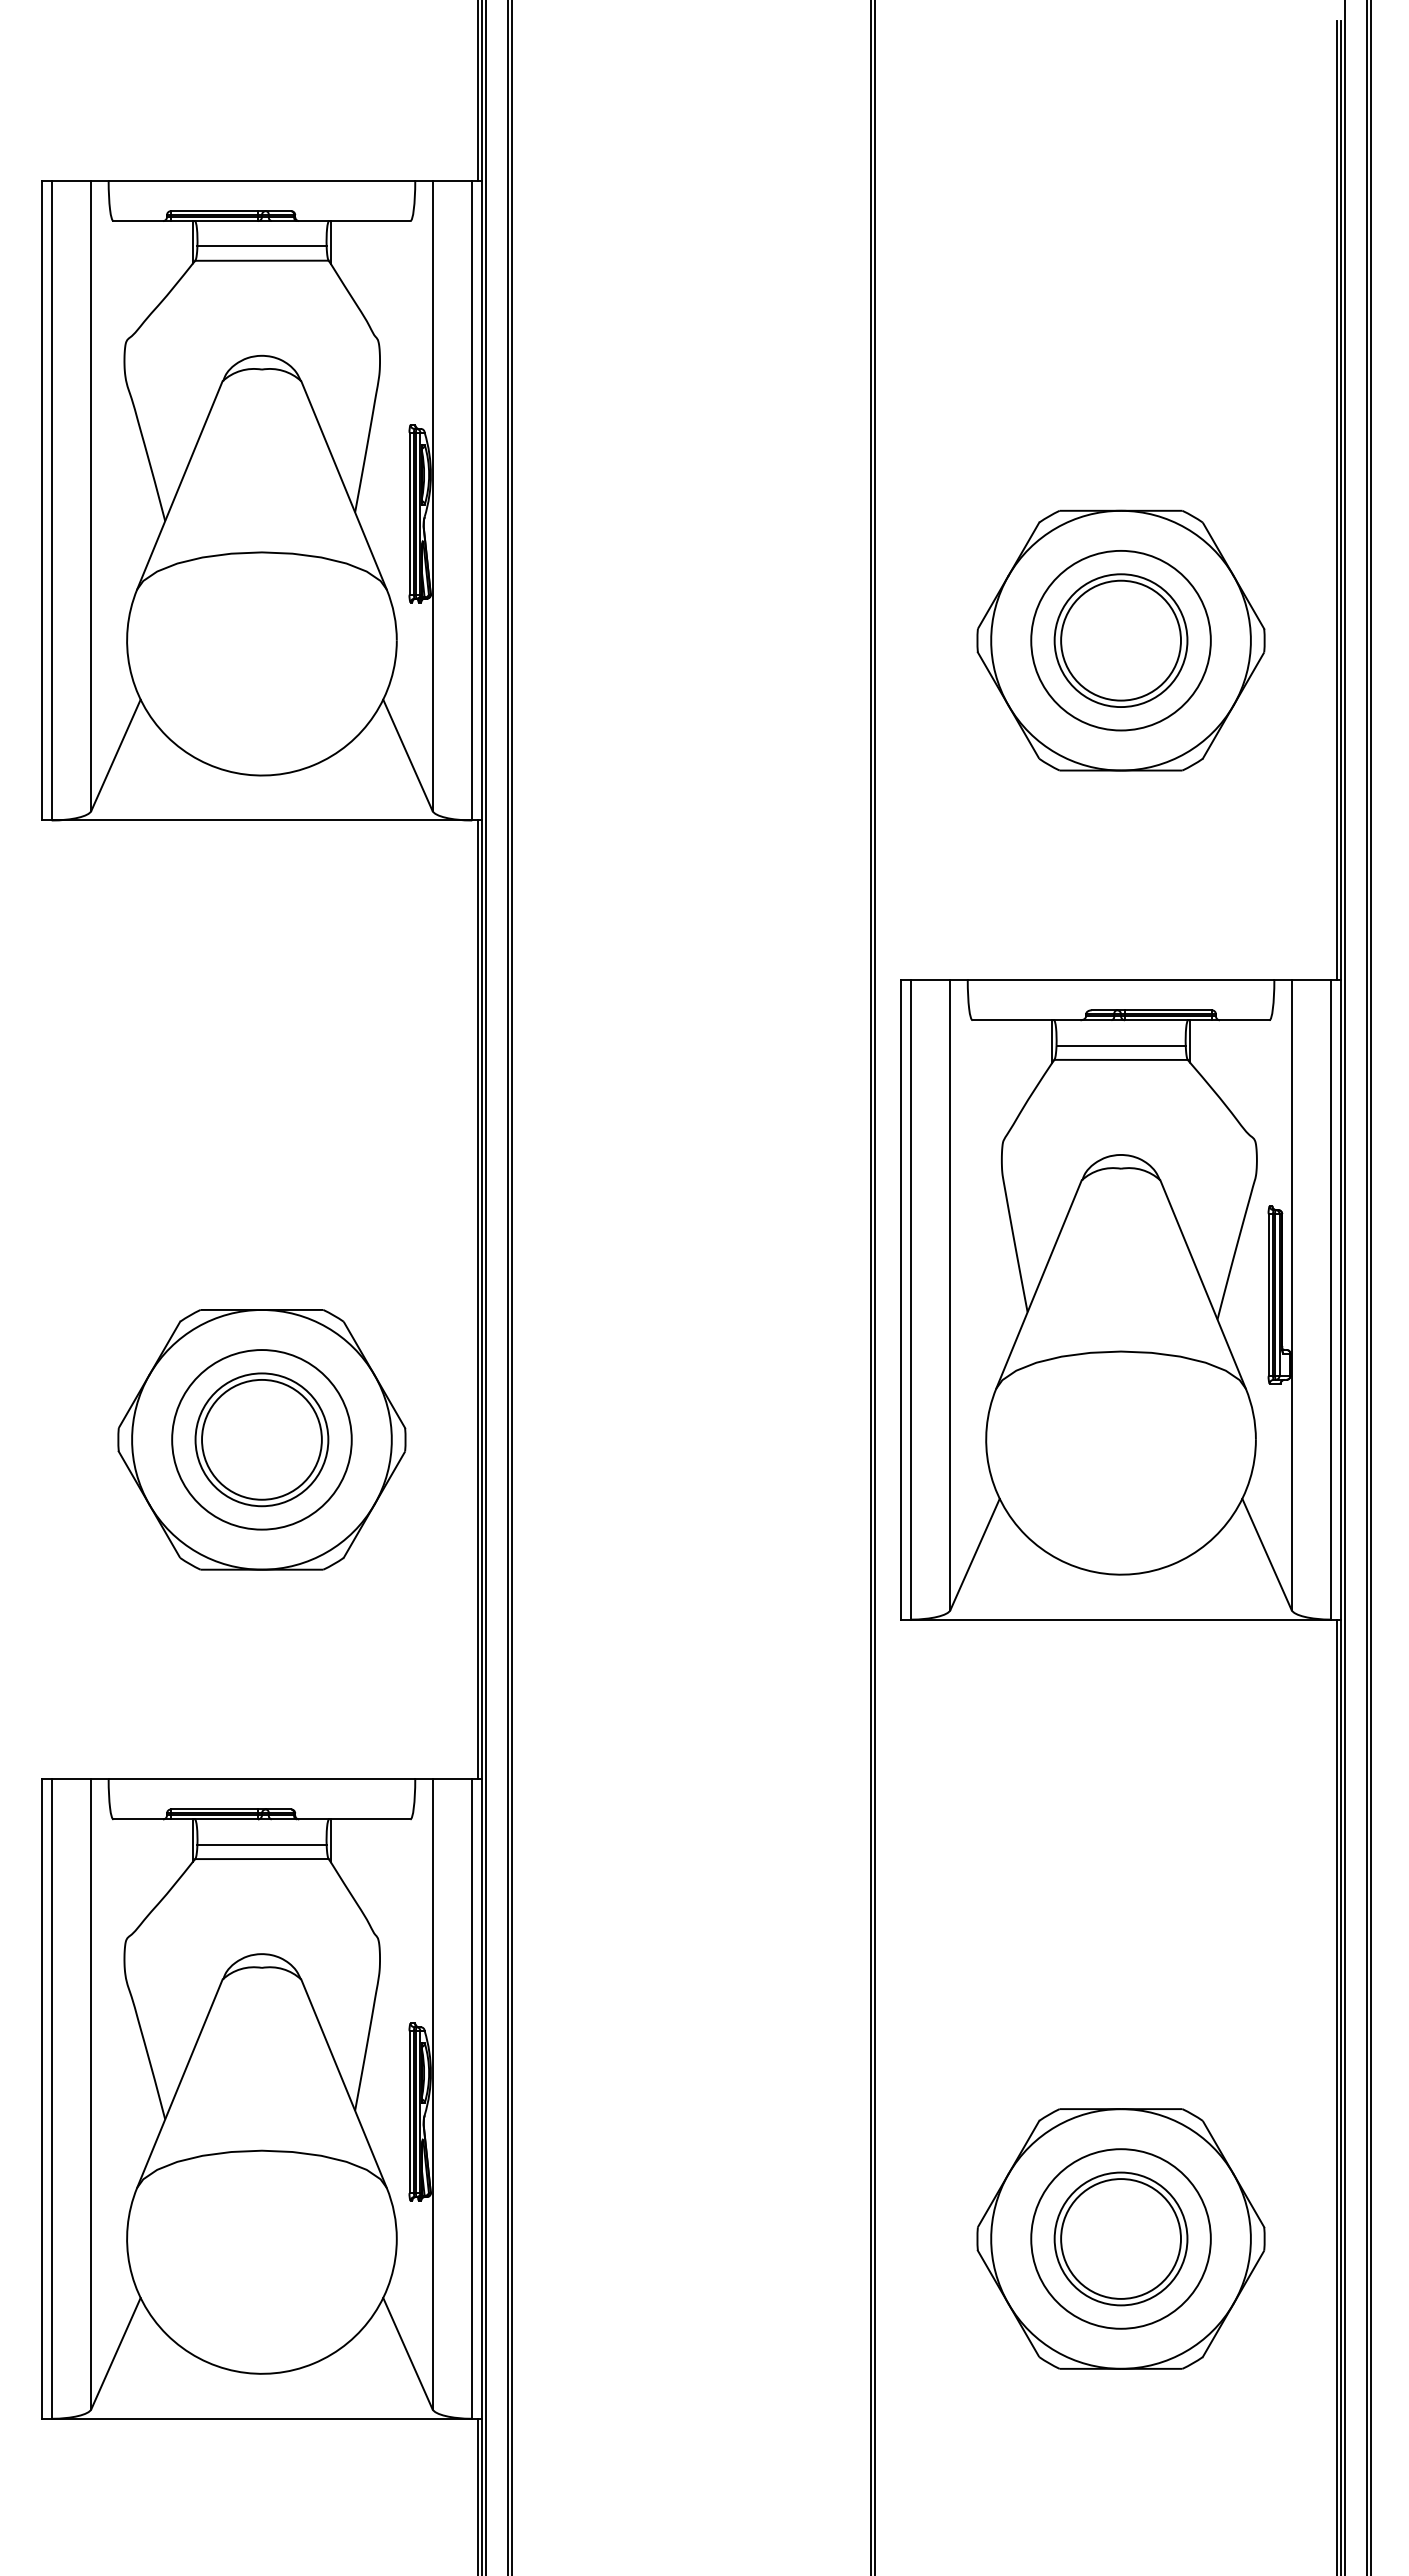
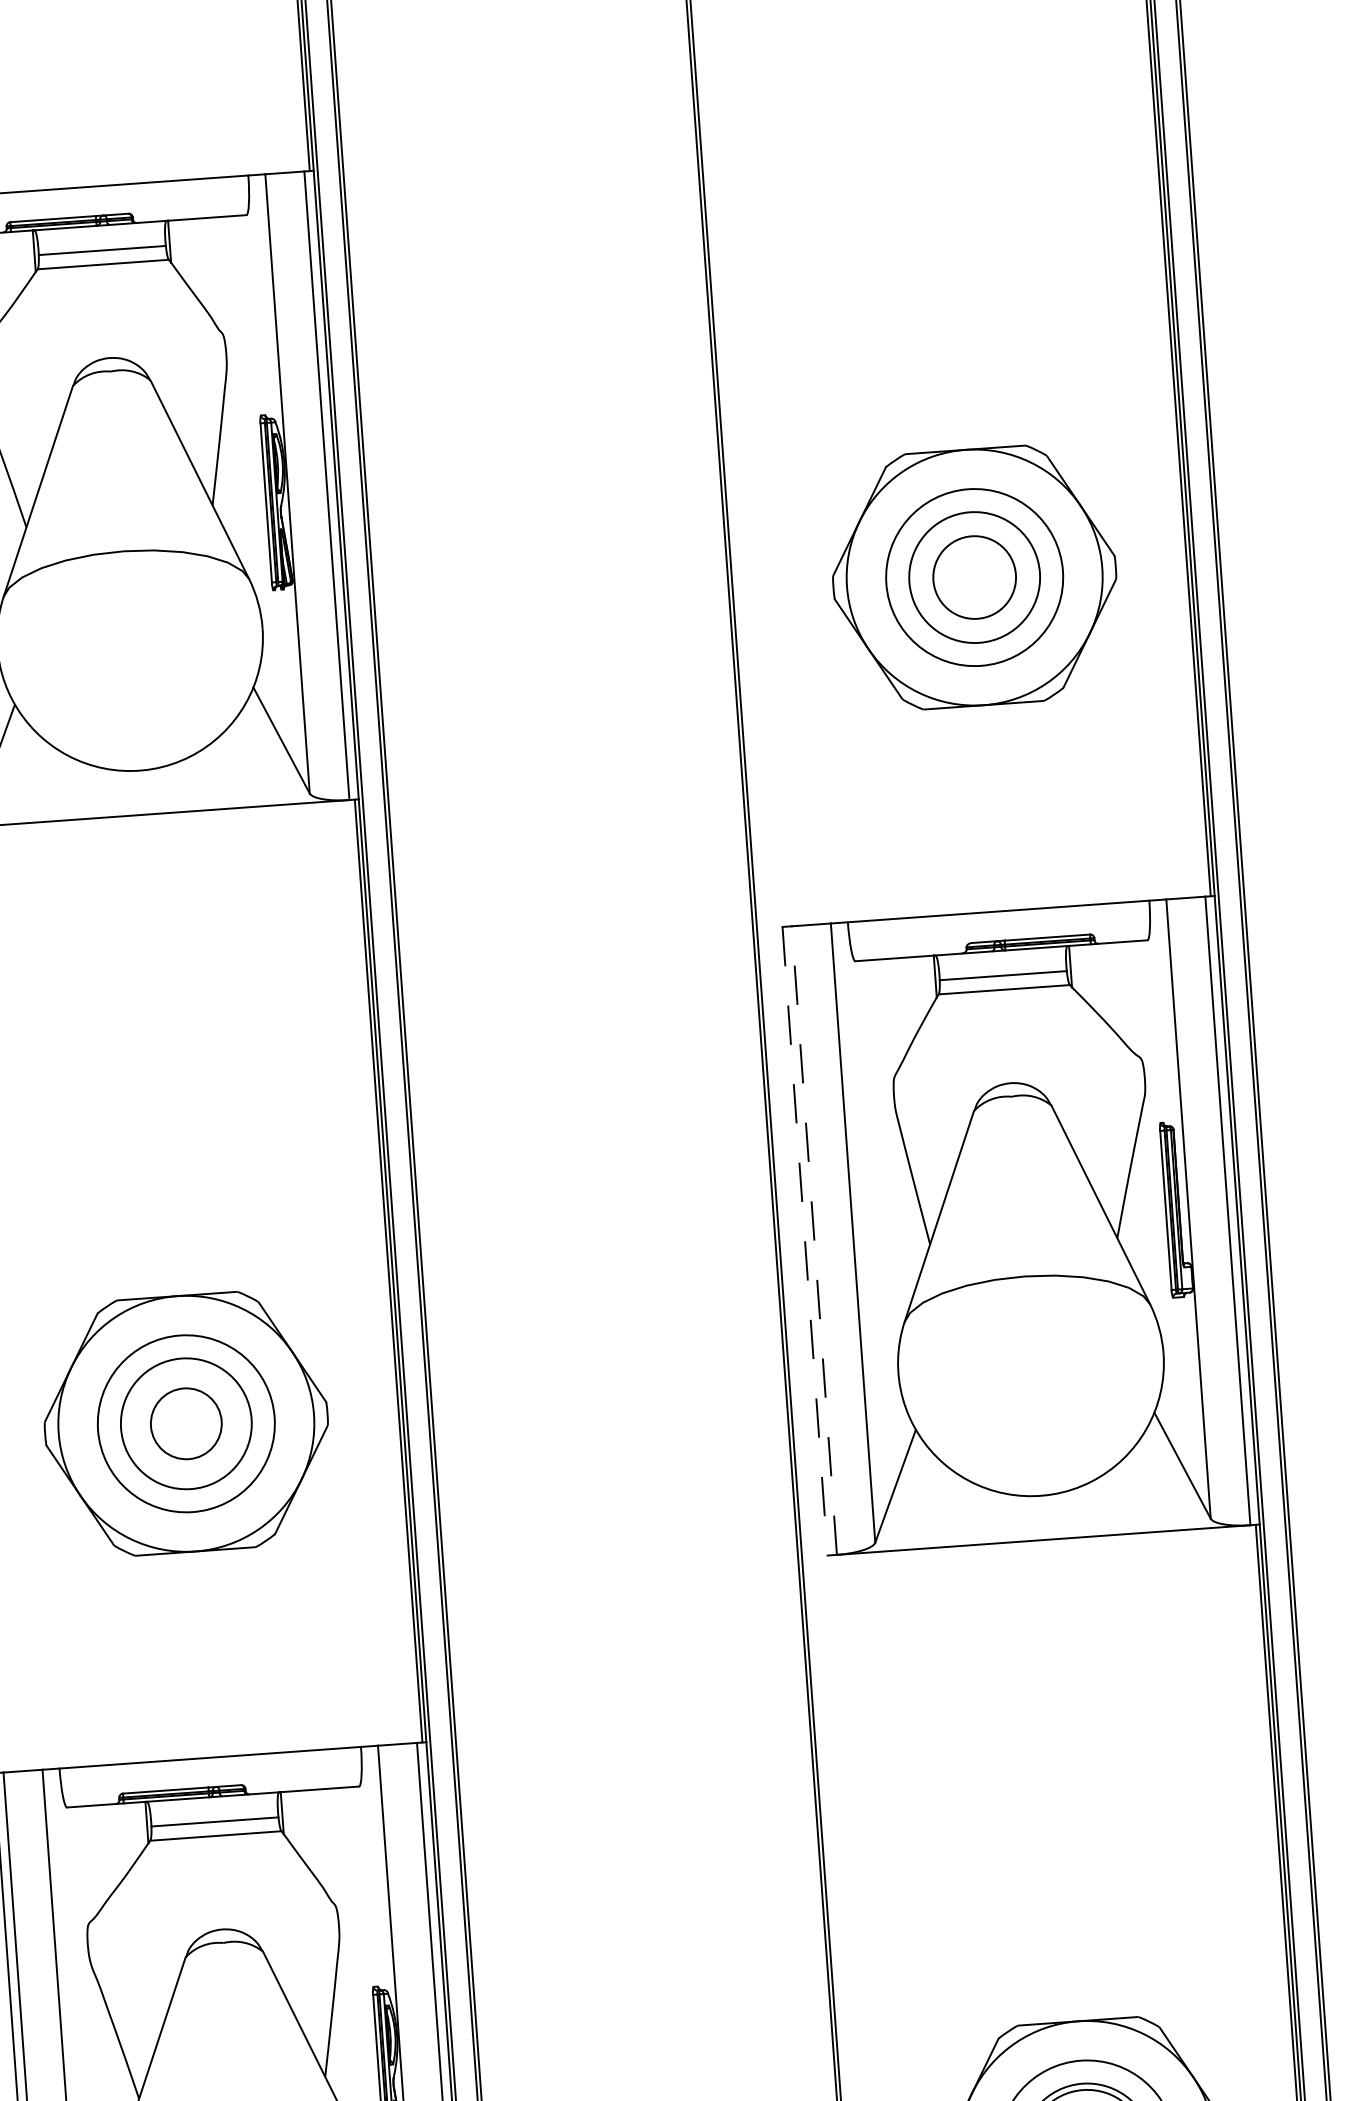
circle: (1120, 640) -> (974, 577), size x0.7
line: (901, 1299) -> (805, 1240), solid -> dashed
line: (910, 1299) -> (814, 1240), solid -> dashed
circle: (261, 1439) -> (185, 1423), size x0.6

